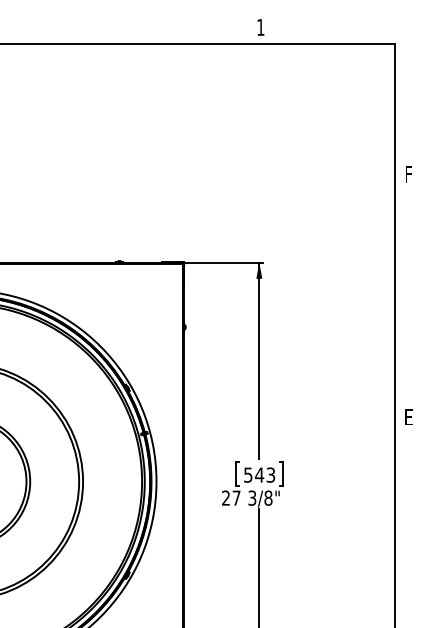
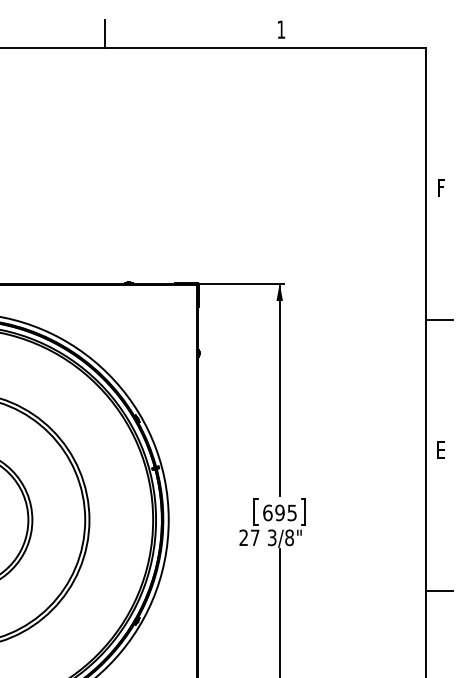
line: (97, 31) -> (105, 34), added
line: (407, 295) -> (439, 319), added
text: (259, 474) -> (279, 512), 543 -> 695
line: (407, 547) -> (439, 591), added

